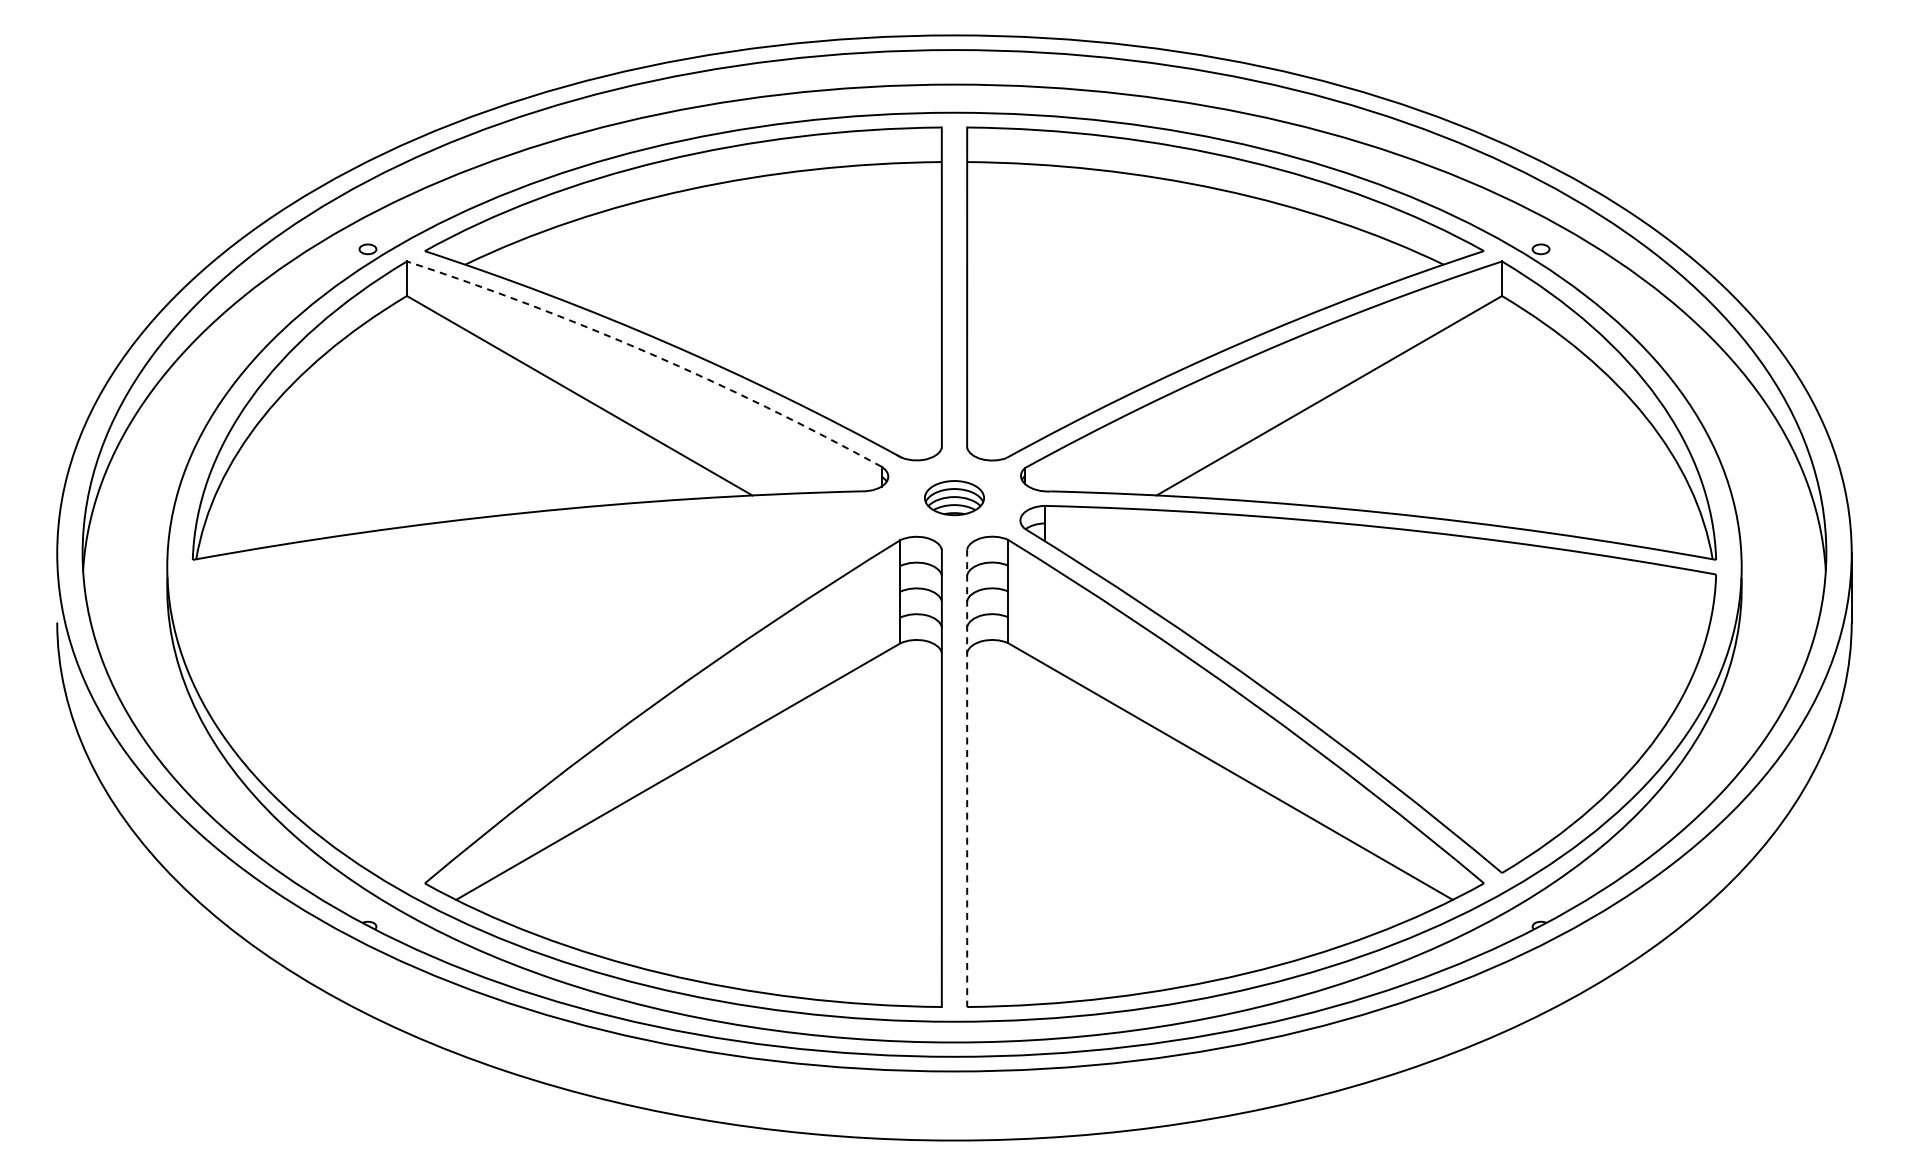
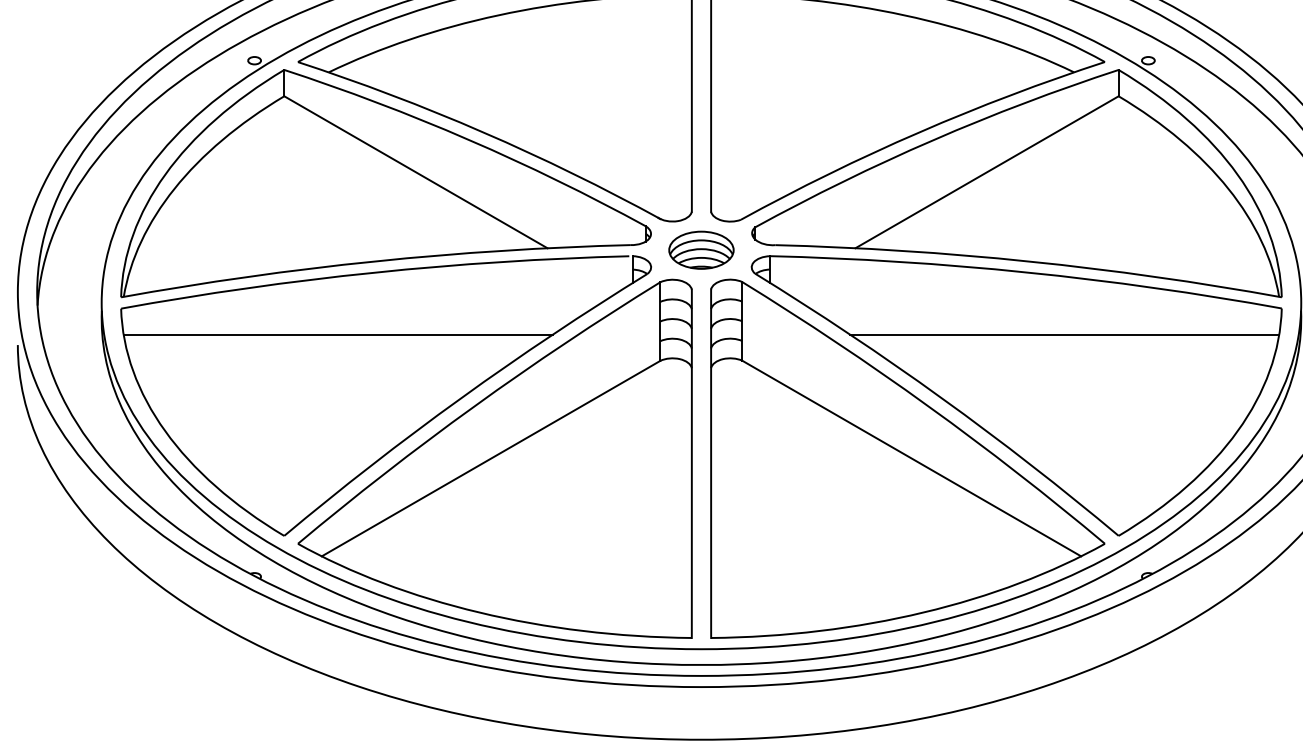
arc: (648, 353) -> (468, 140), dashed -> solid
part: (954, 497) -> (701, 249), size x1.43
line: (1431, 609) -> (1064, 335), added
part: (540, 689) -> (386, 396), added
line: (967, 778) -> (711, 463), dashed -> solid

